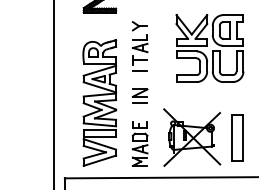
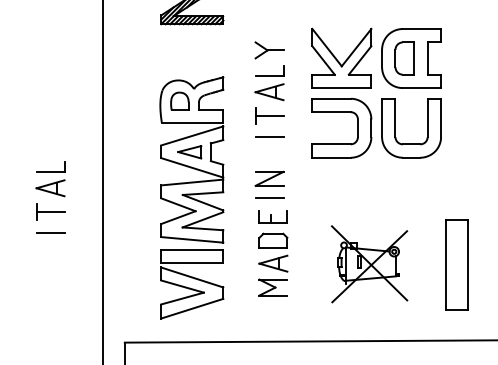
part: (209, 48) -> (375, 93), moved
part: (26, 102) -> (51, 196), added
part: (192, 137) -> (370, 264), size x0.7
part: (139, 143) -> (272, 252), moved

